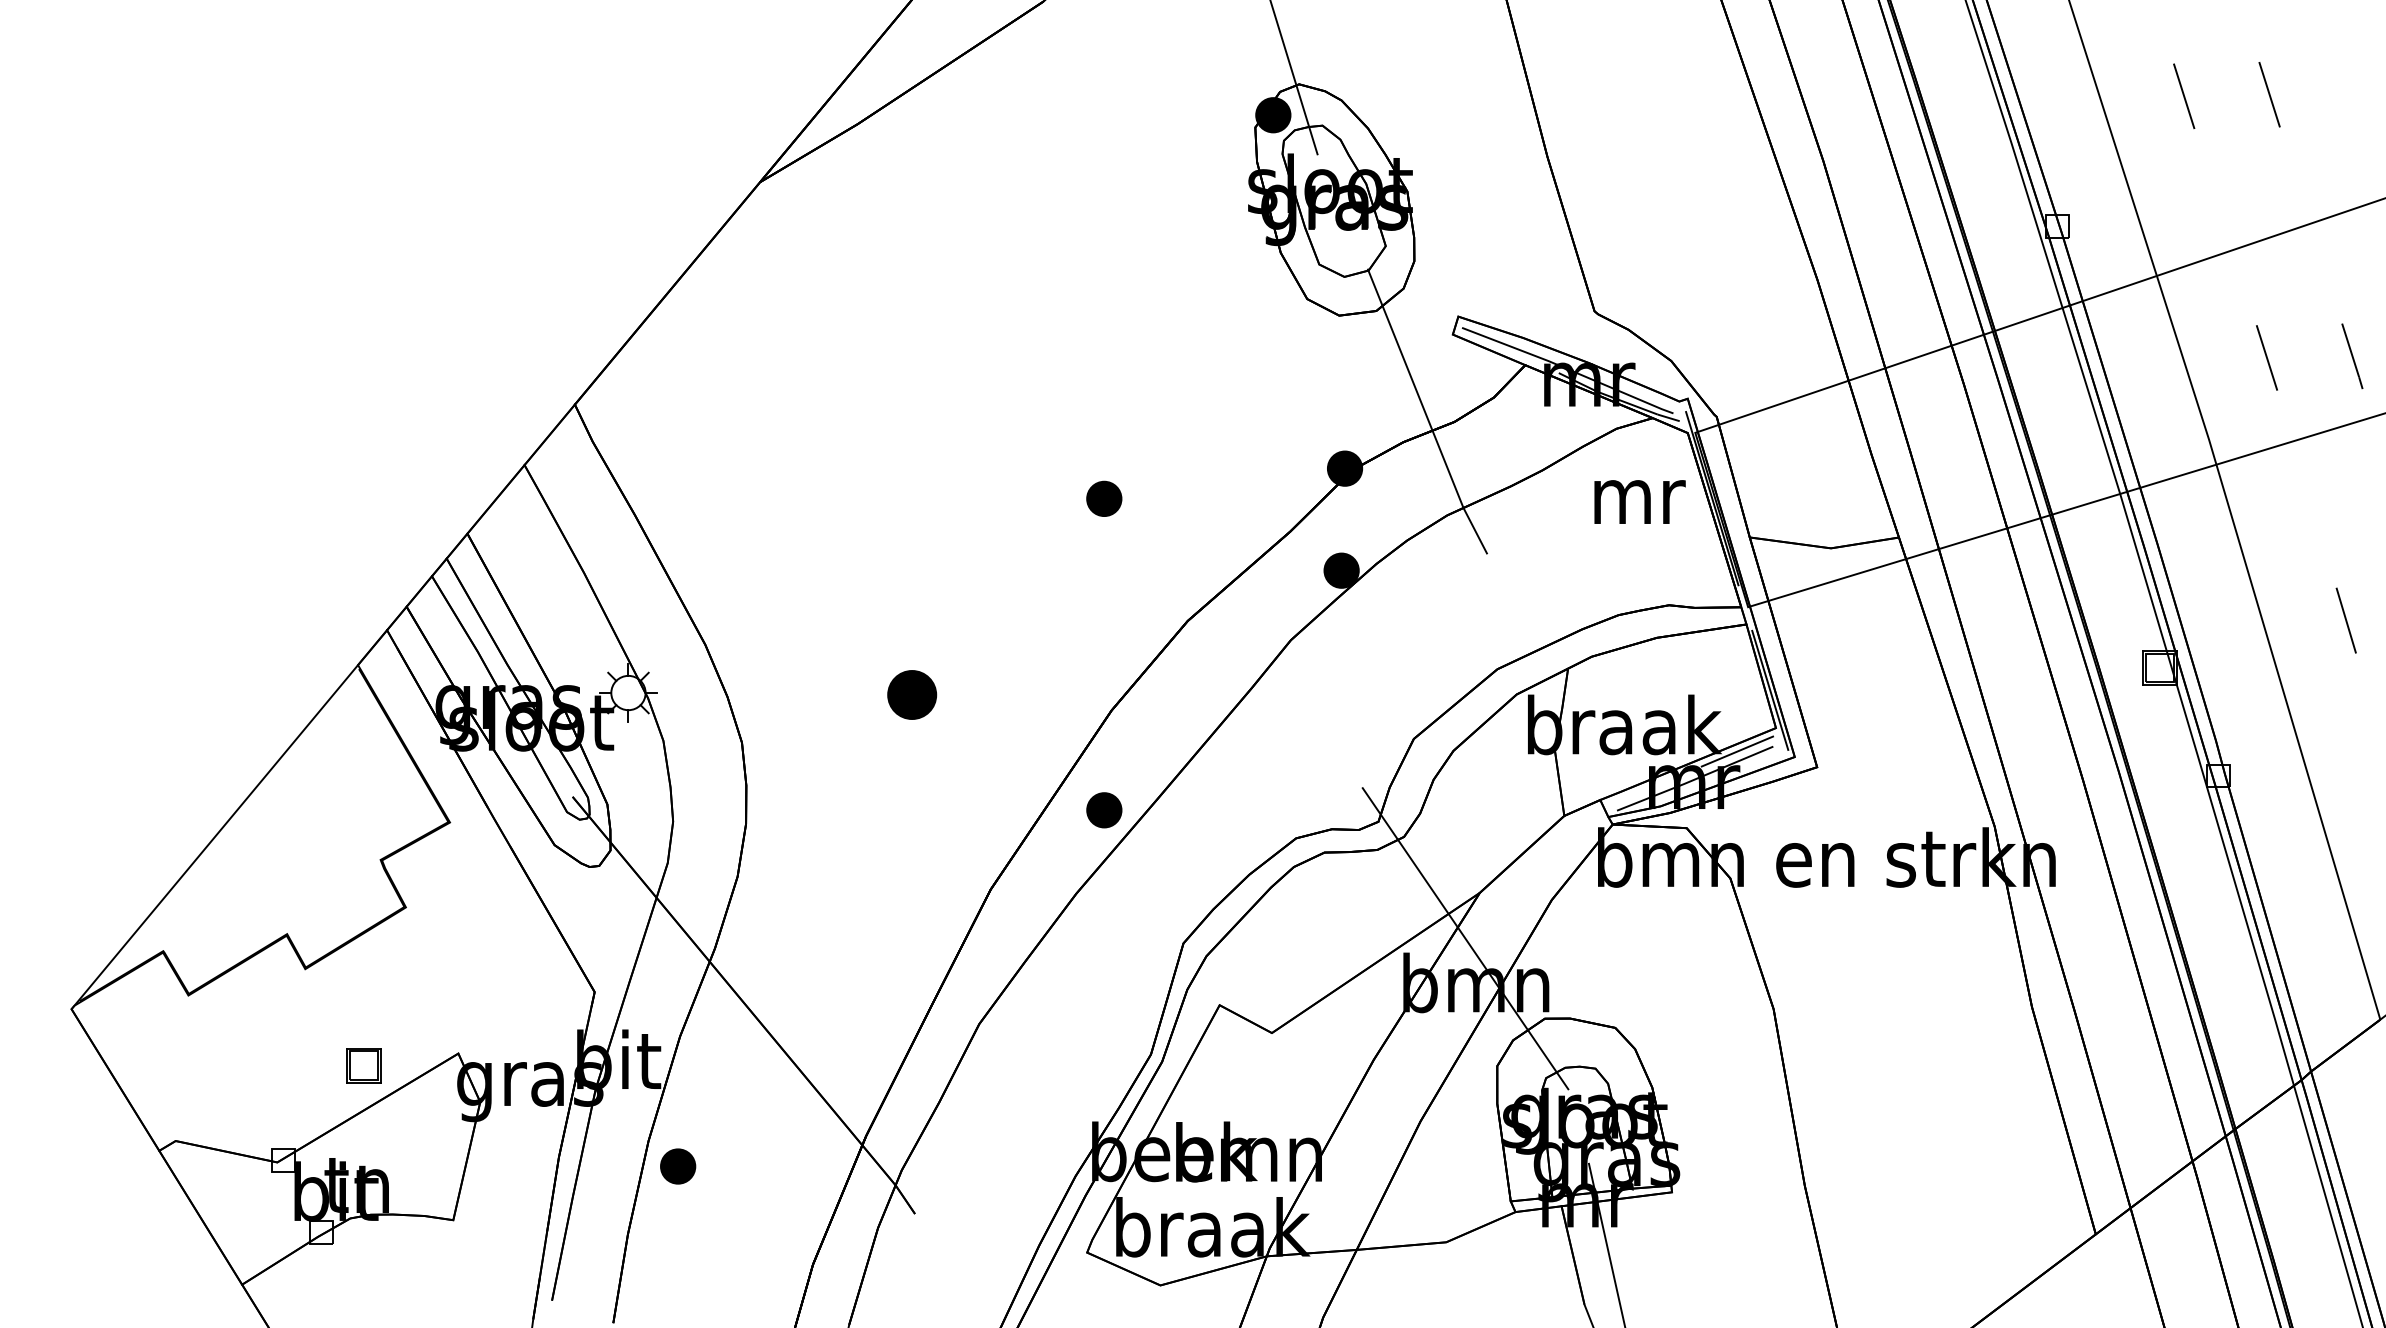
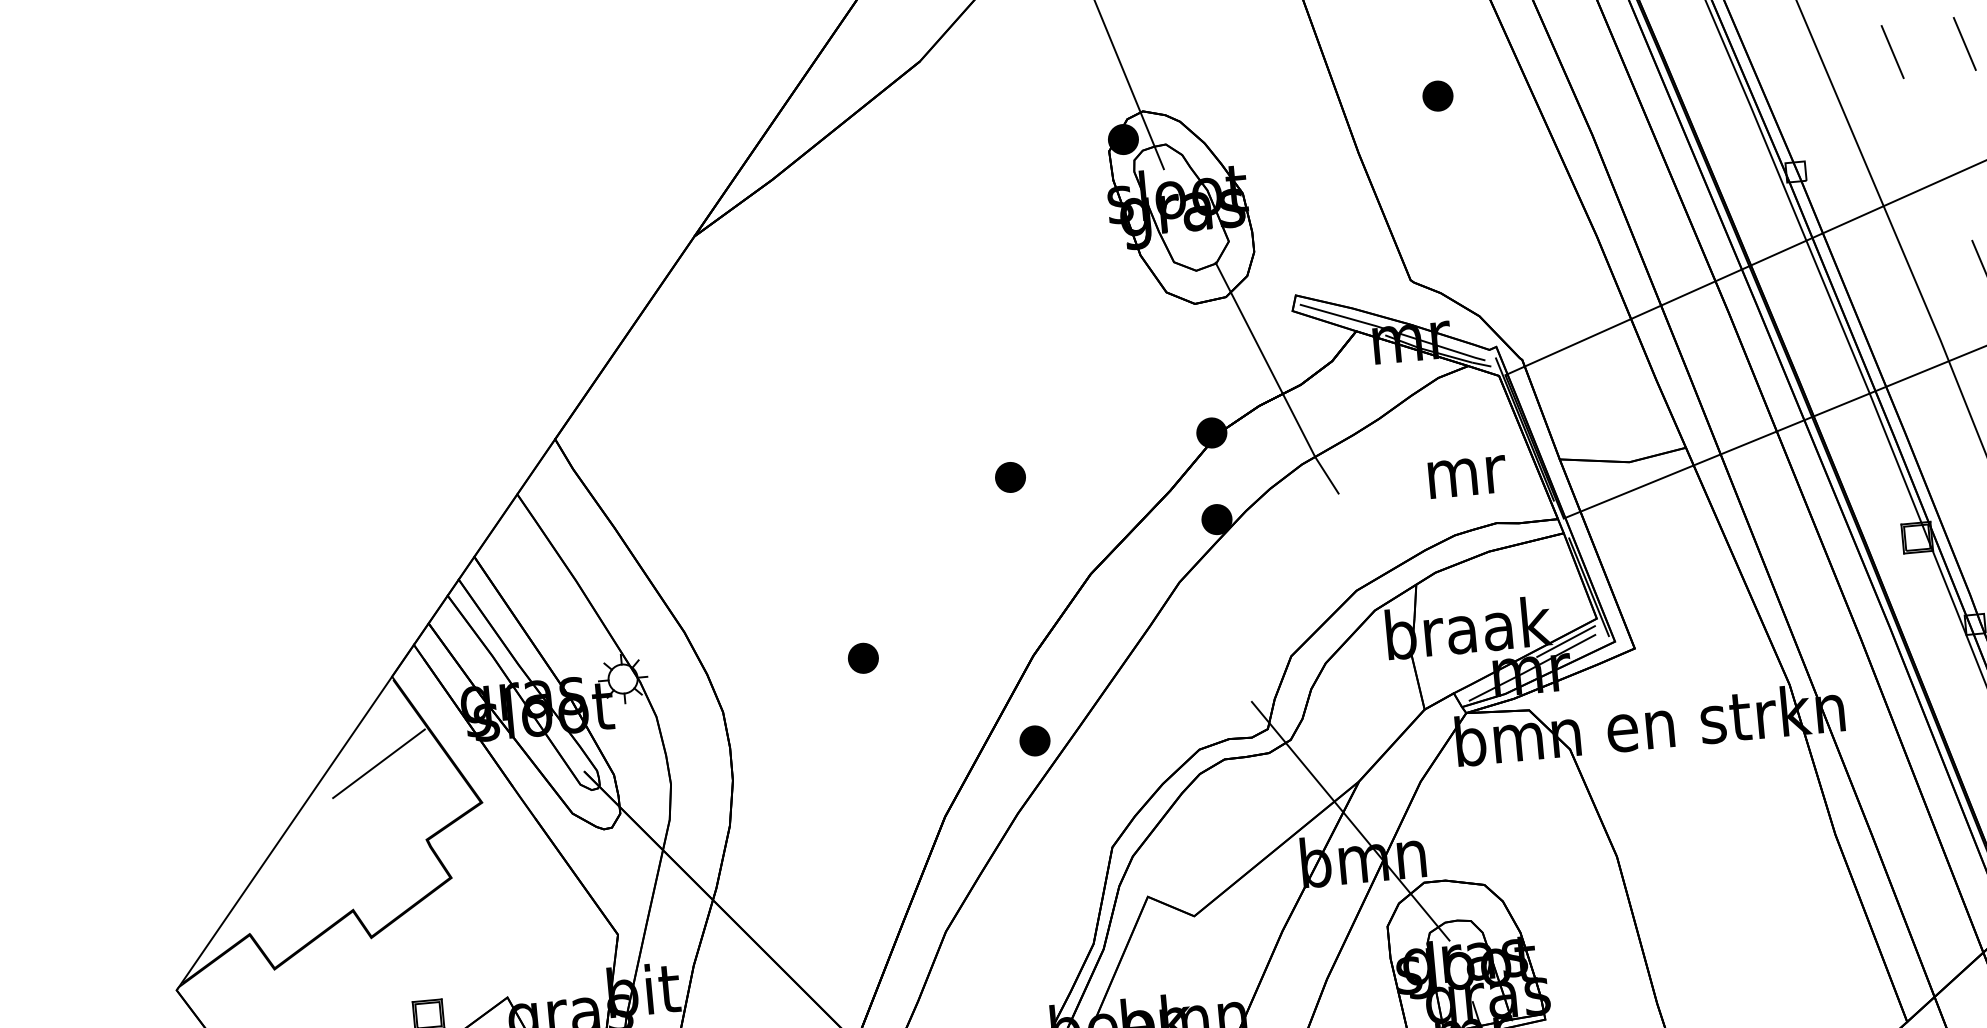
part: (1646, 98) -> (1437, 96), added
text: (1639, 501) -> (1467, 476), moved
part: (912, 694) -> (863, 658), size x0.71
line: (332, 765) -> (378, 763), added

